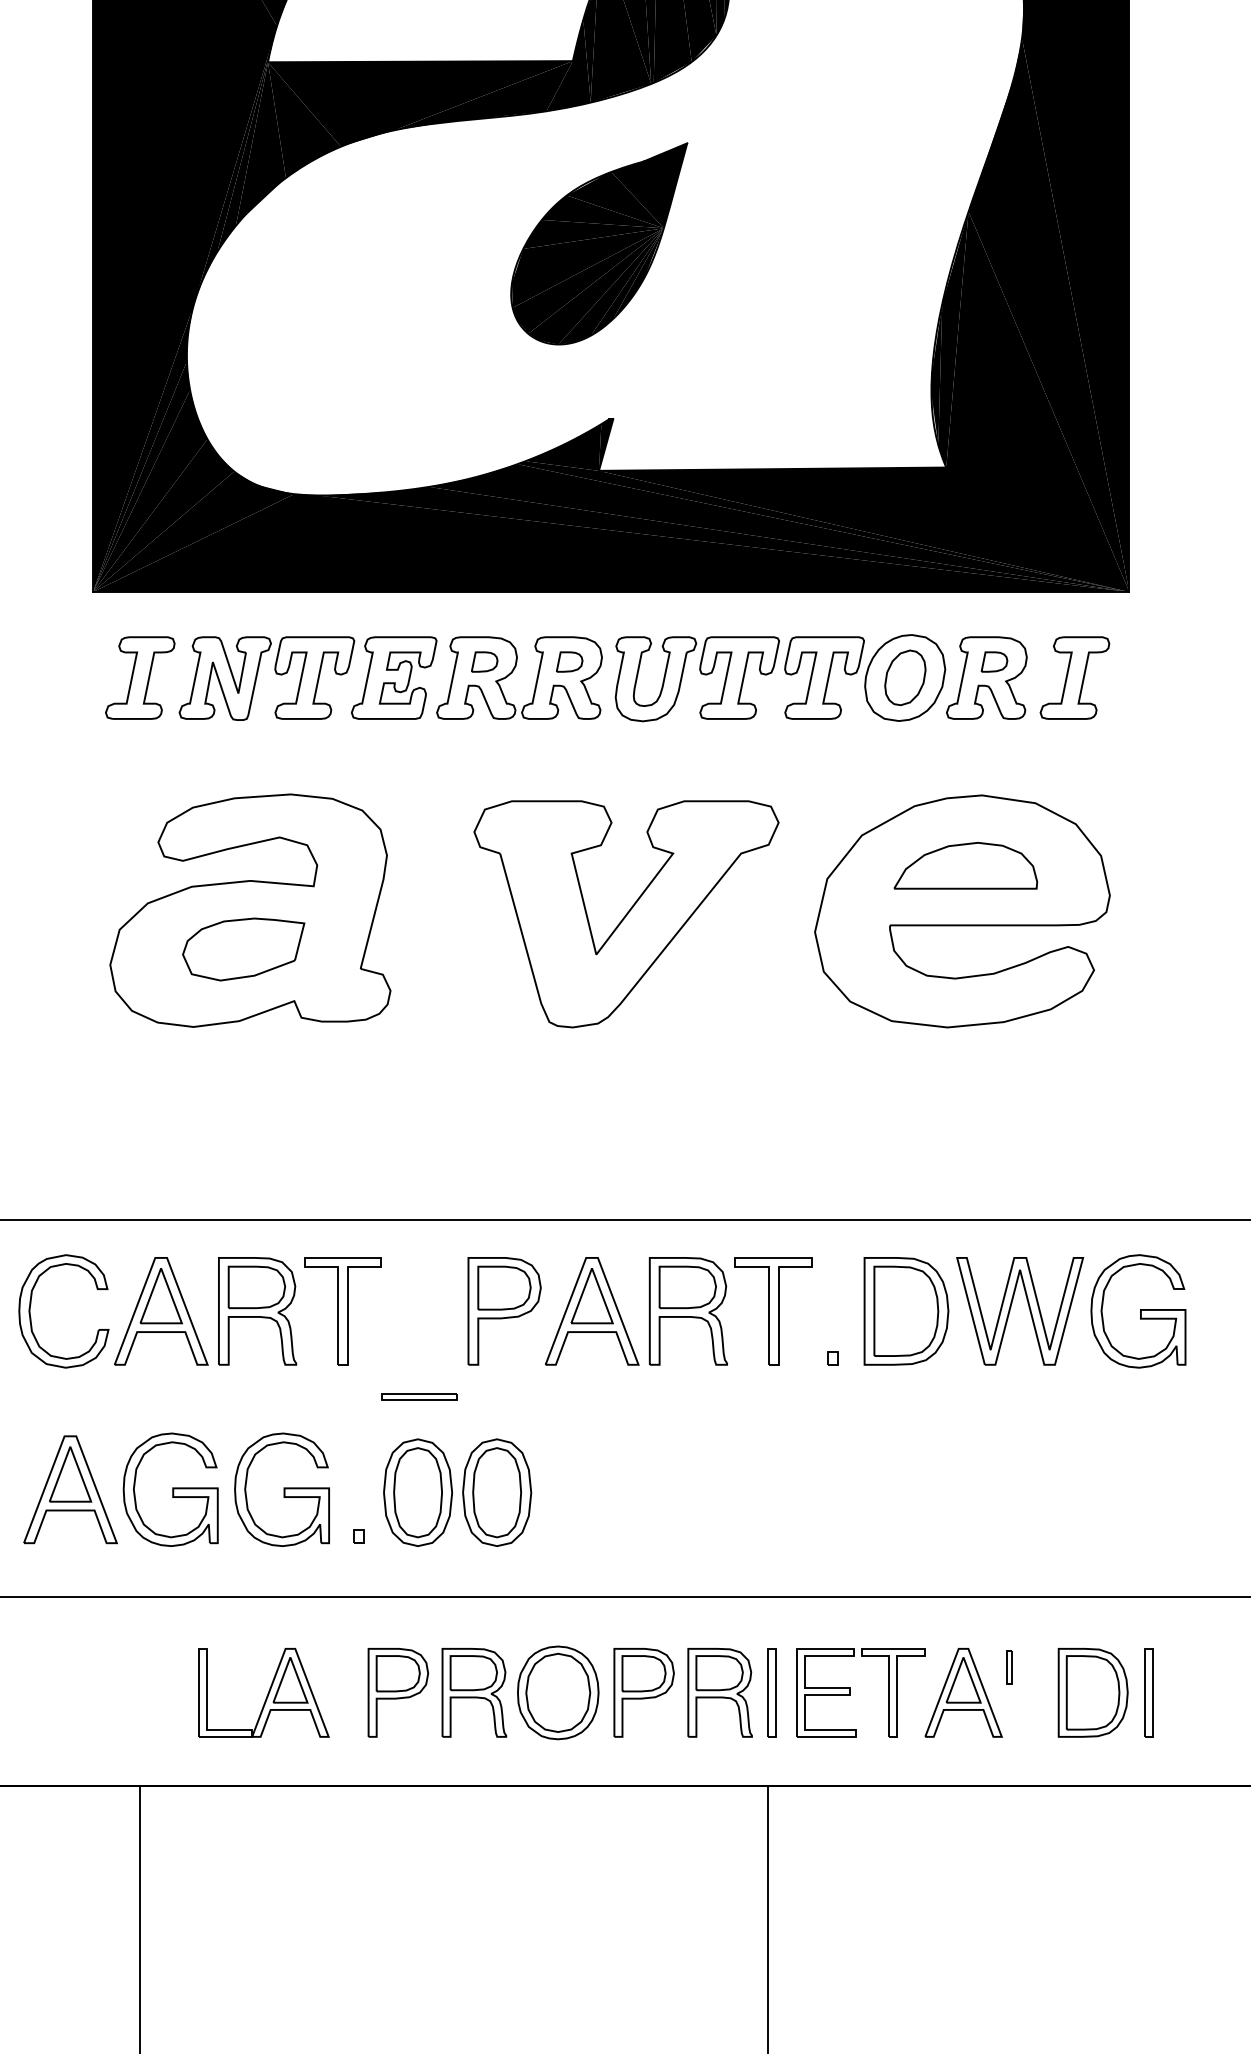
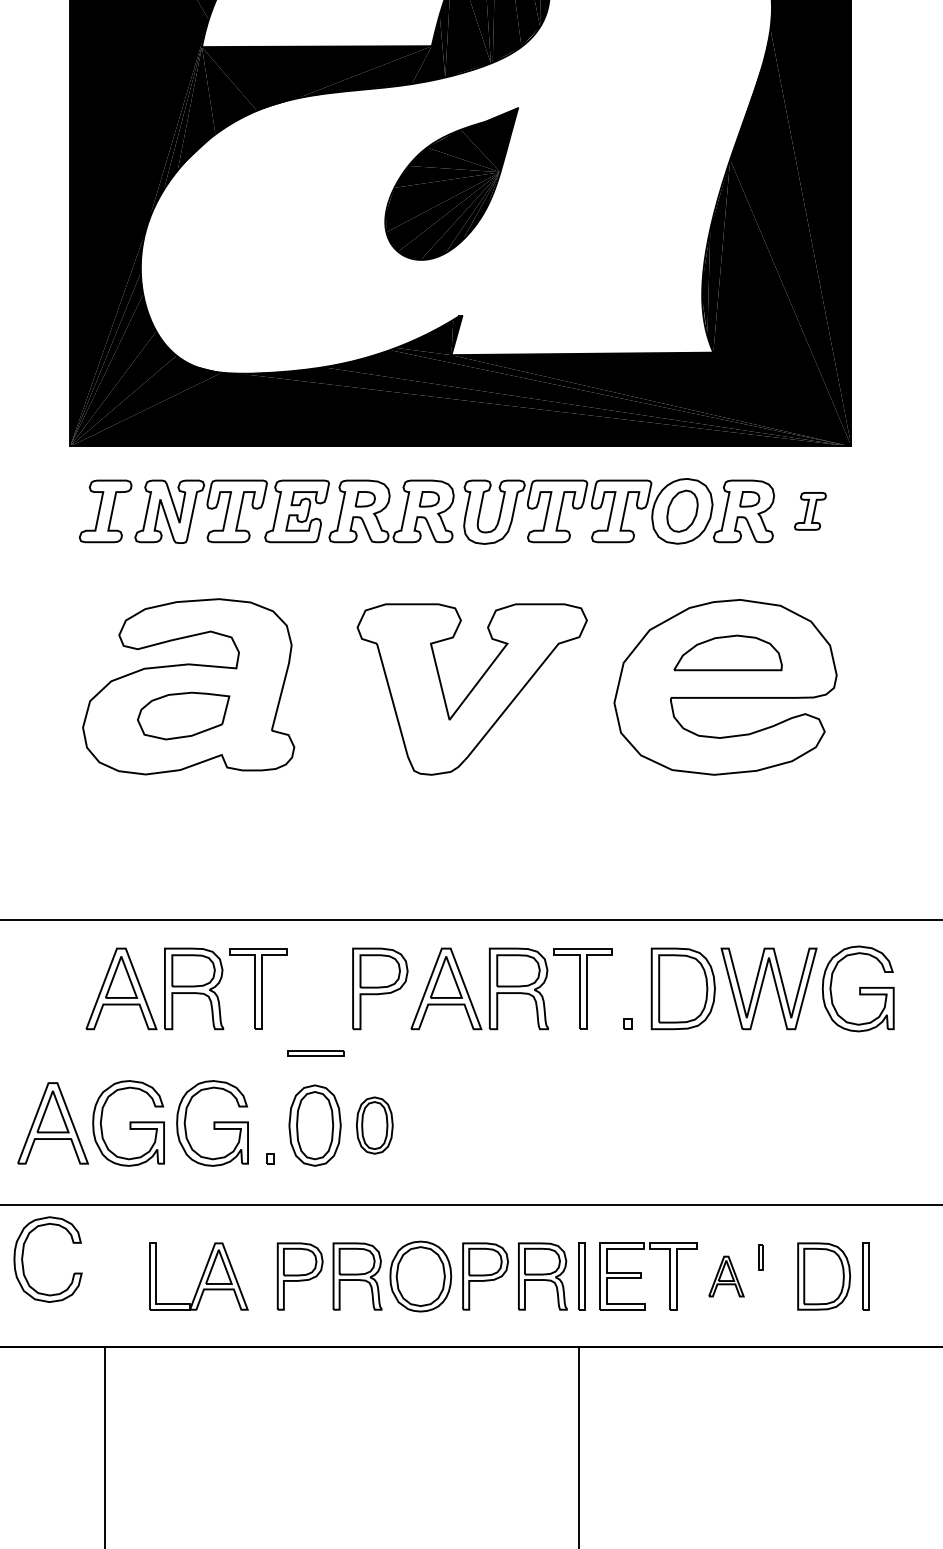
part: (1074, 677) -> (810, 510), size x0.6
part: (31, 1317) -> (23, 1264), moved
part: (497, 1492) -> (374, 1125), size x0.7
part: (963, 1692) -> (726, 1276), size x0.6

